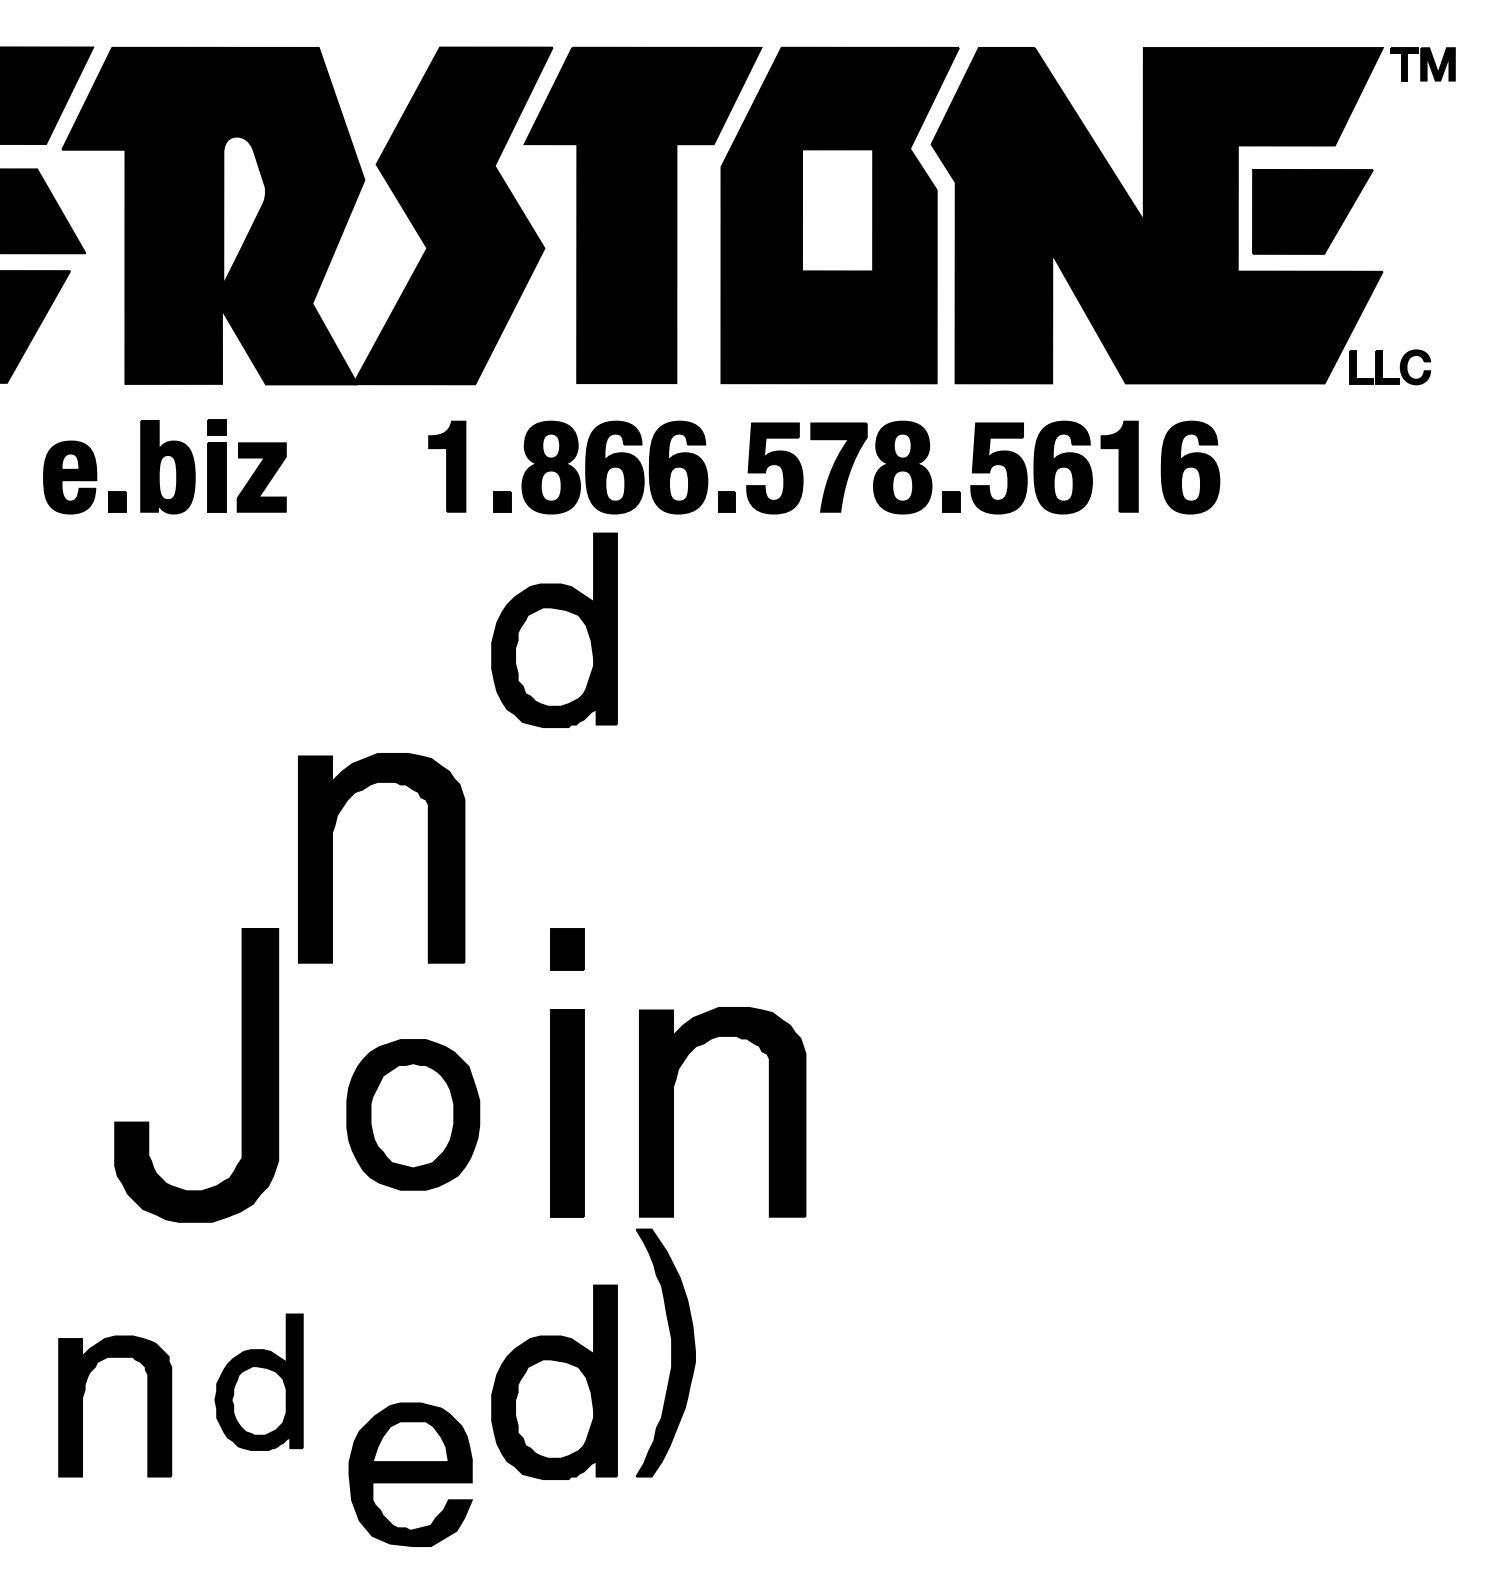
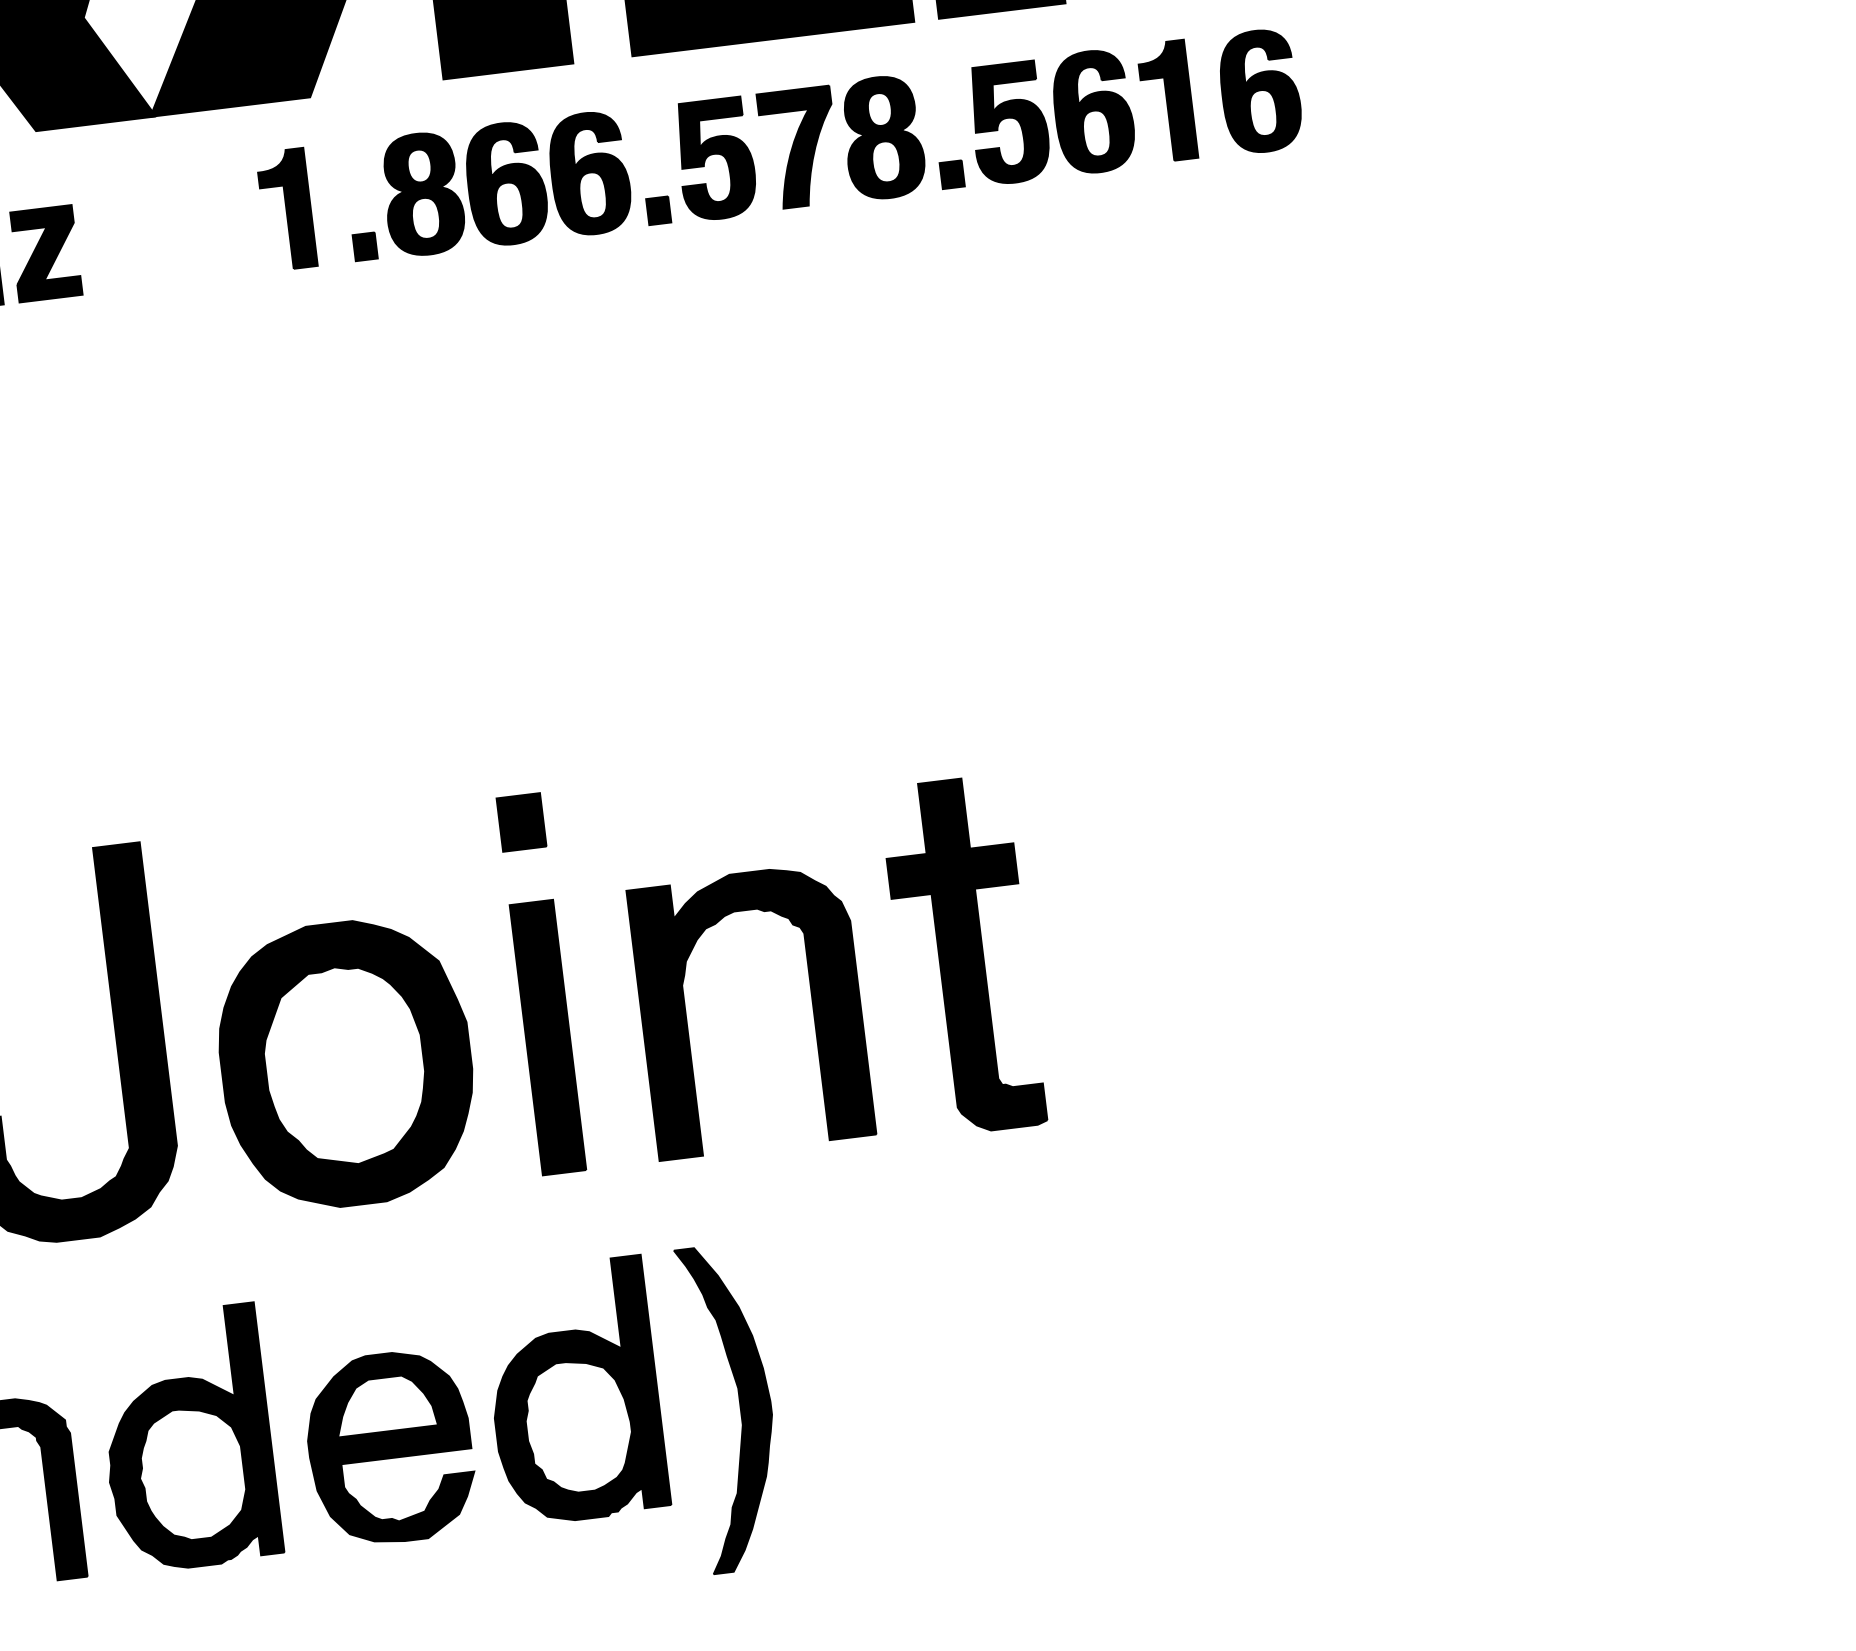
part: (554, 629) -> (453, 405), removed
part: (427, 858) -> (323, 726), removed
part: (886, 1090) -> (962, 956), added
part: (413, 1114) -> (346, 1063), size x1.43
part: (665, 1352) -> (731, 1407), moved
part: (258, 1381) -> (186, 1438), size x1.43
part: (410, 1474) -> (389, 1447), moved

